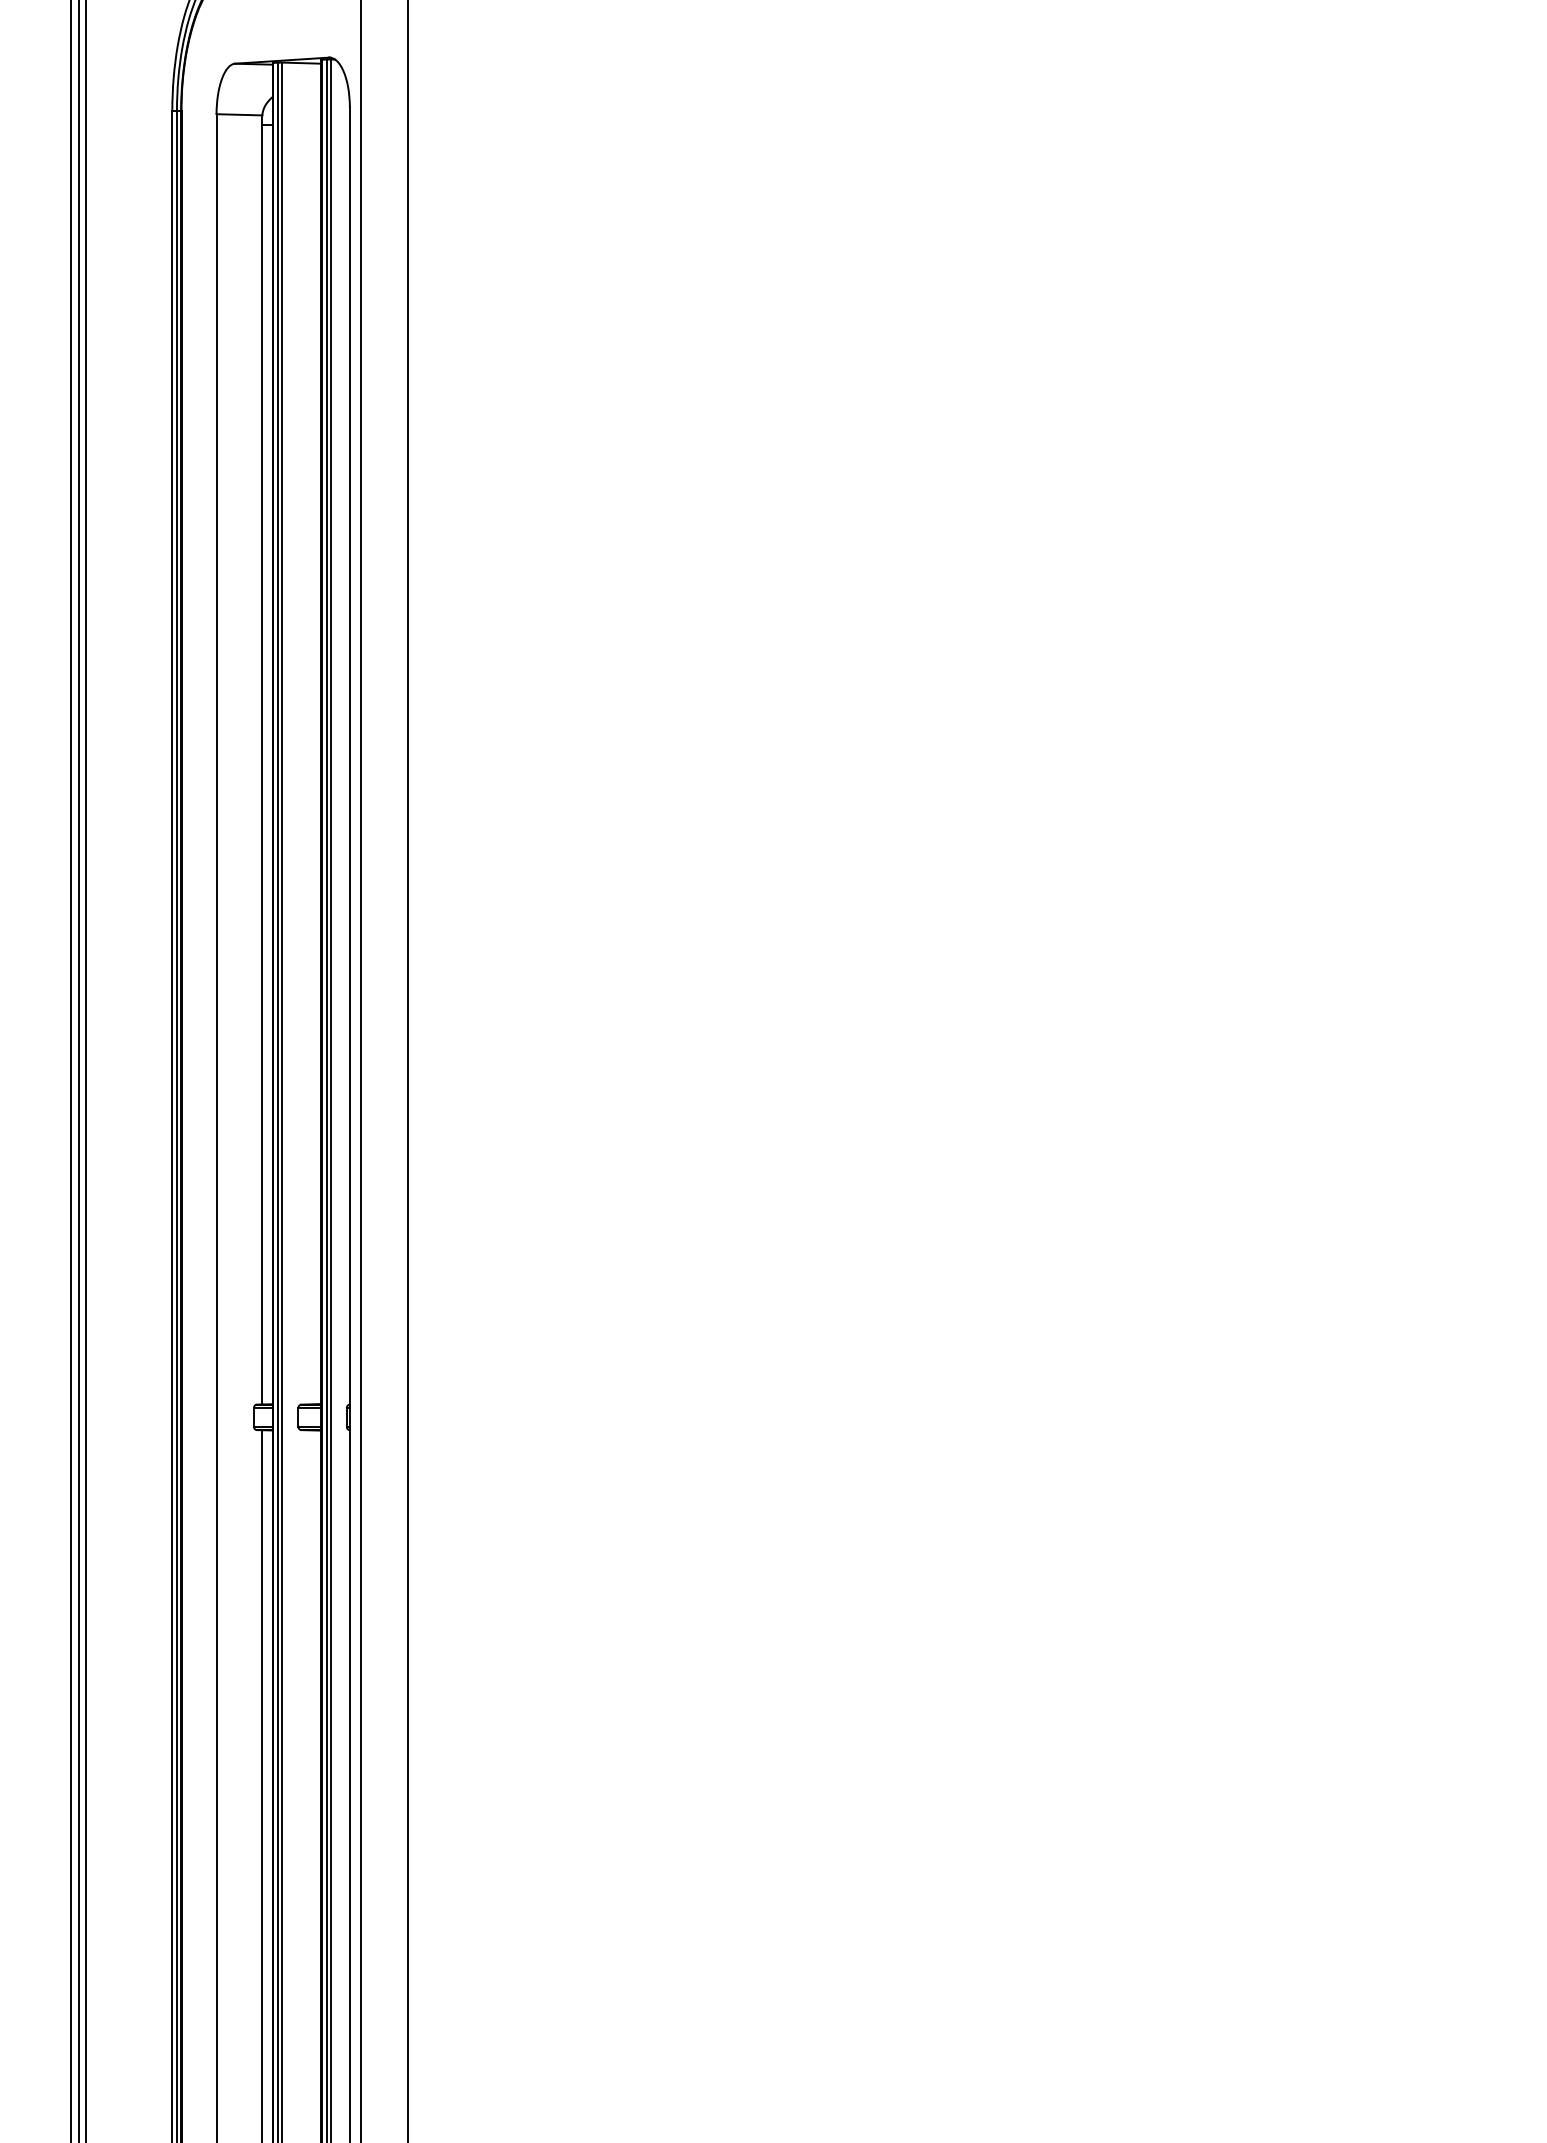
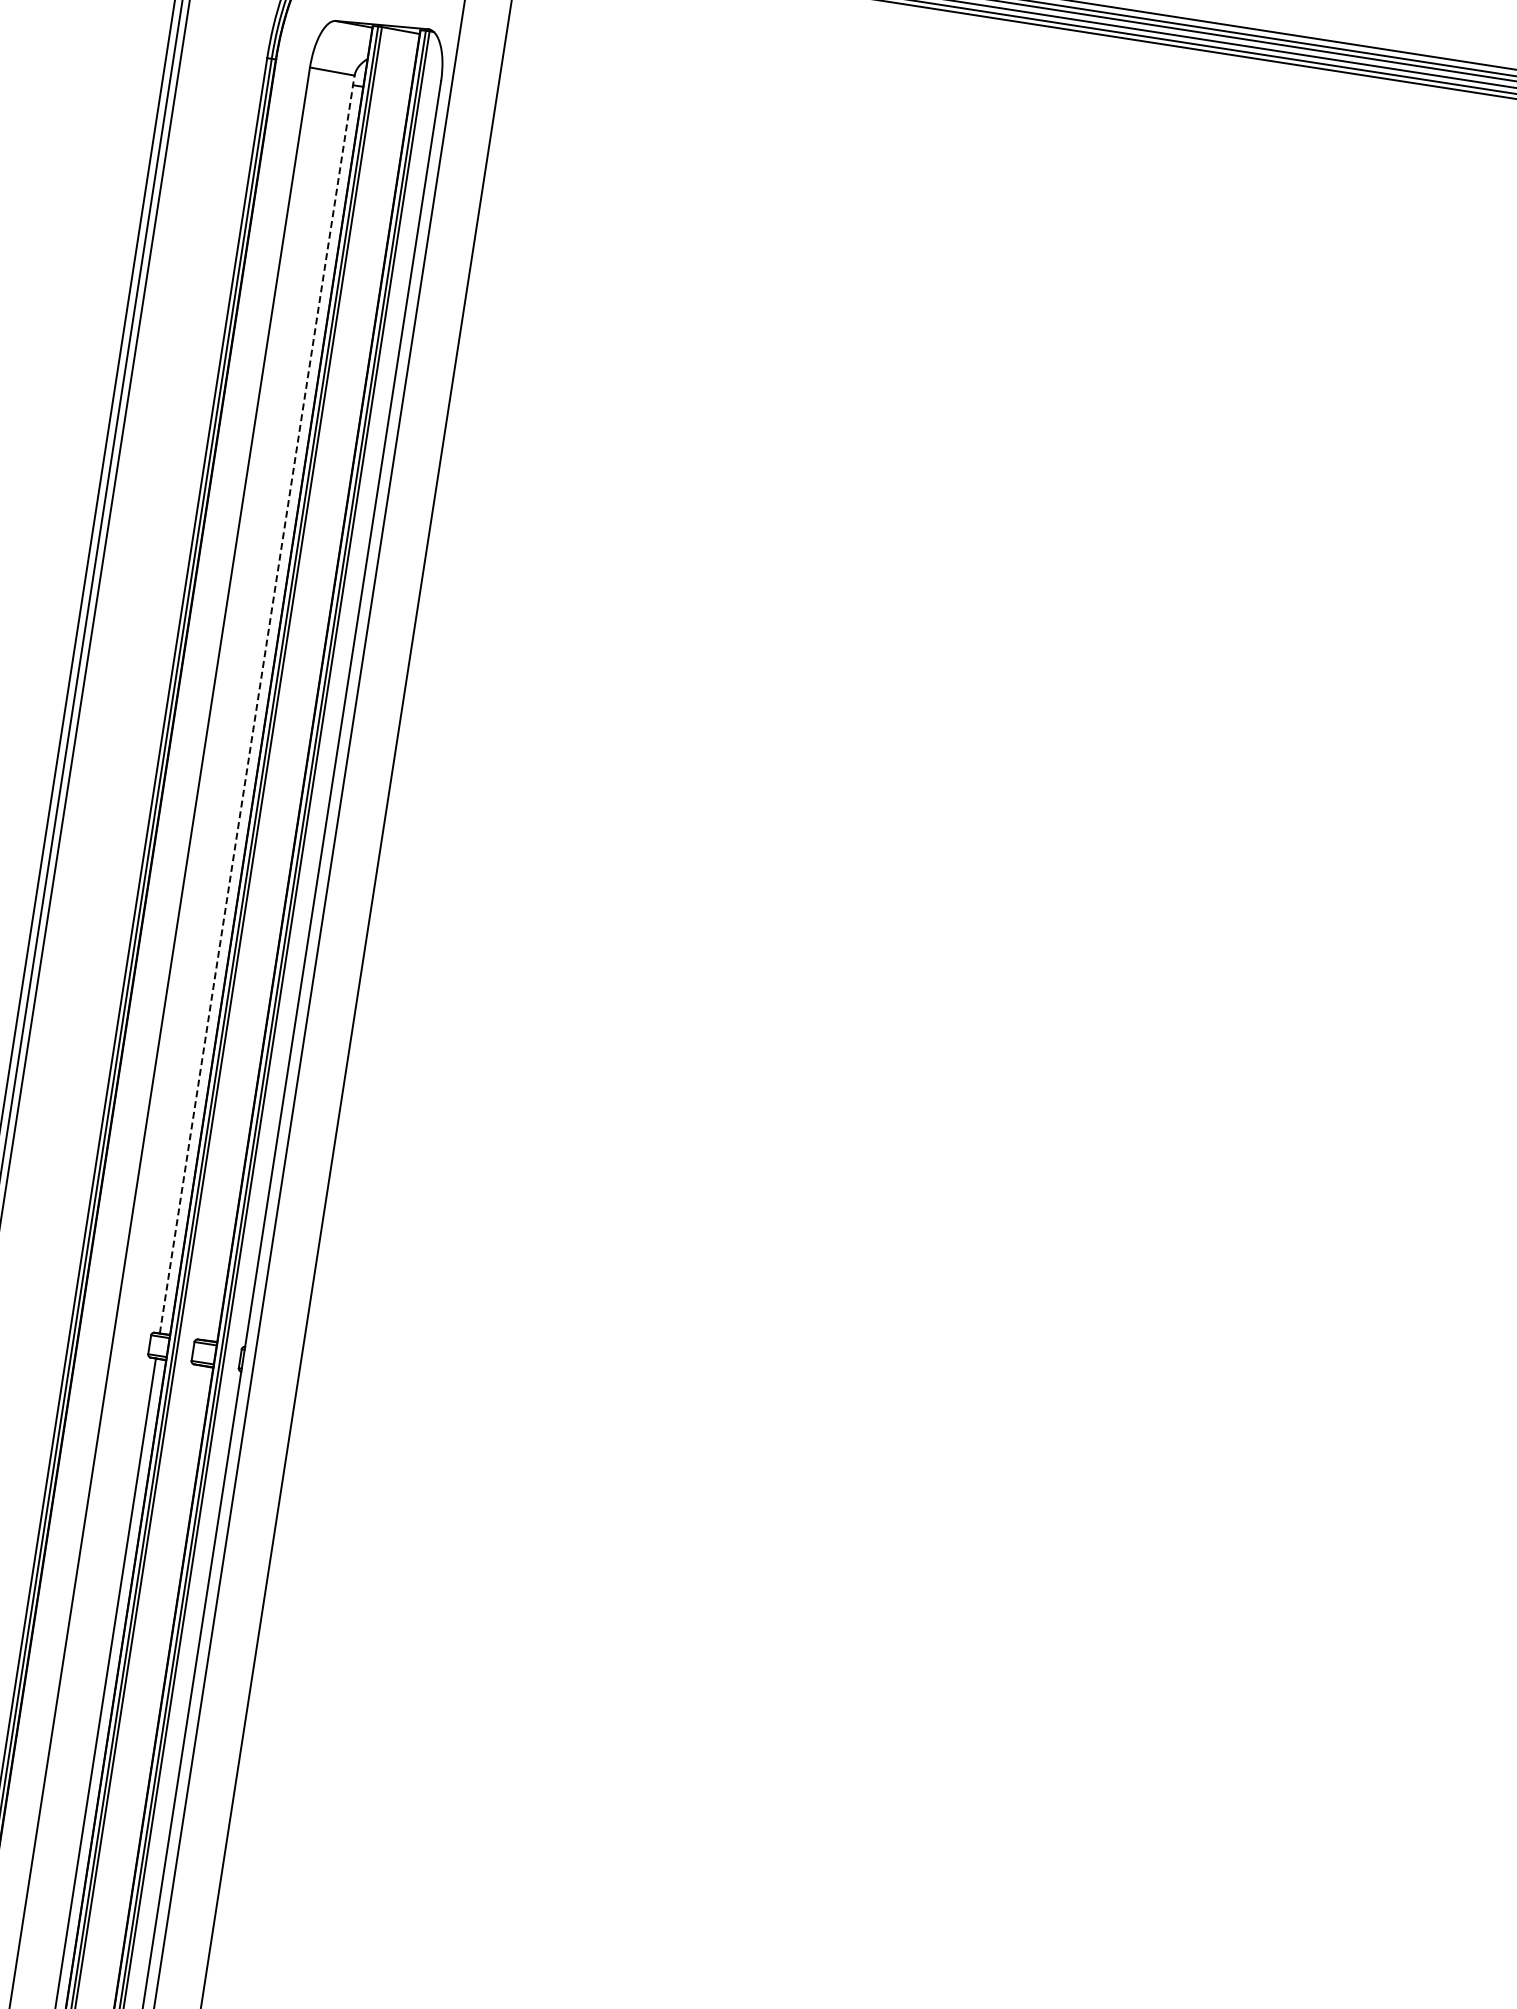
line: (262, 759) -> (257, 704), solid -> dashed

